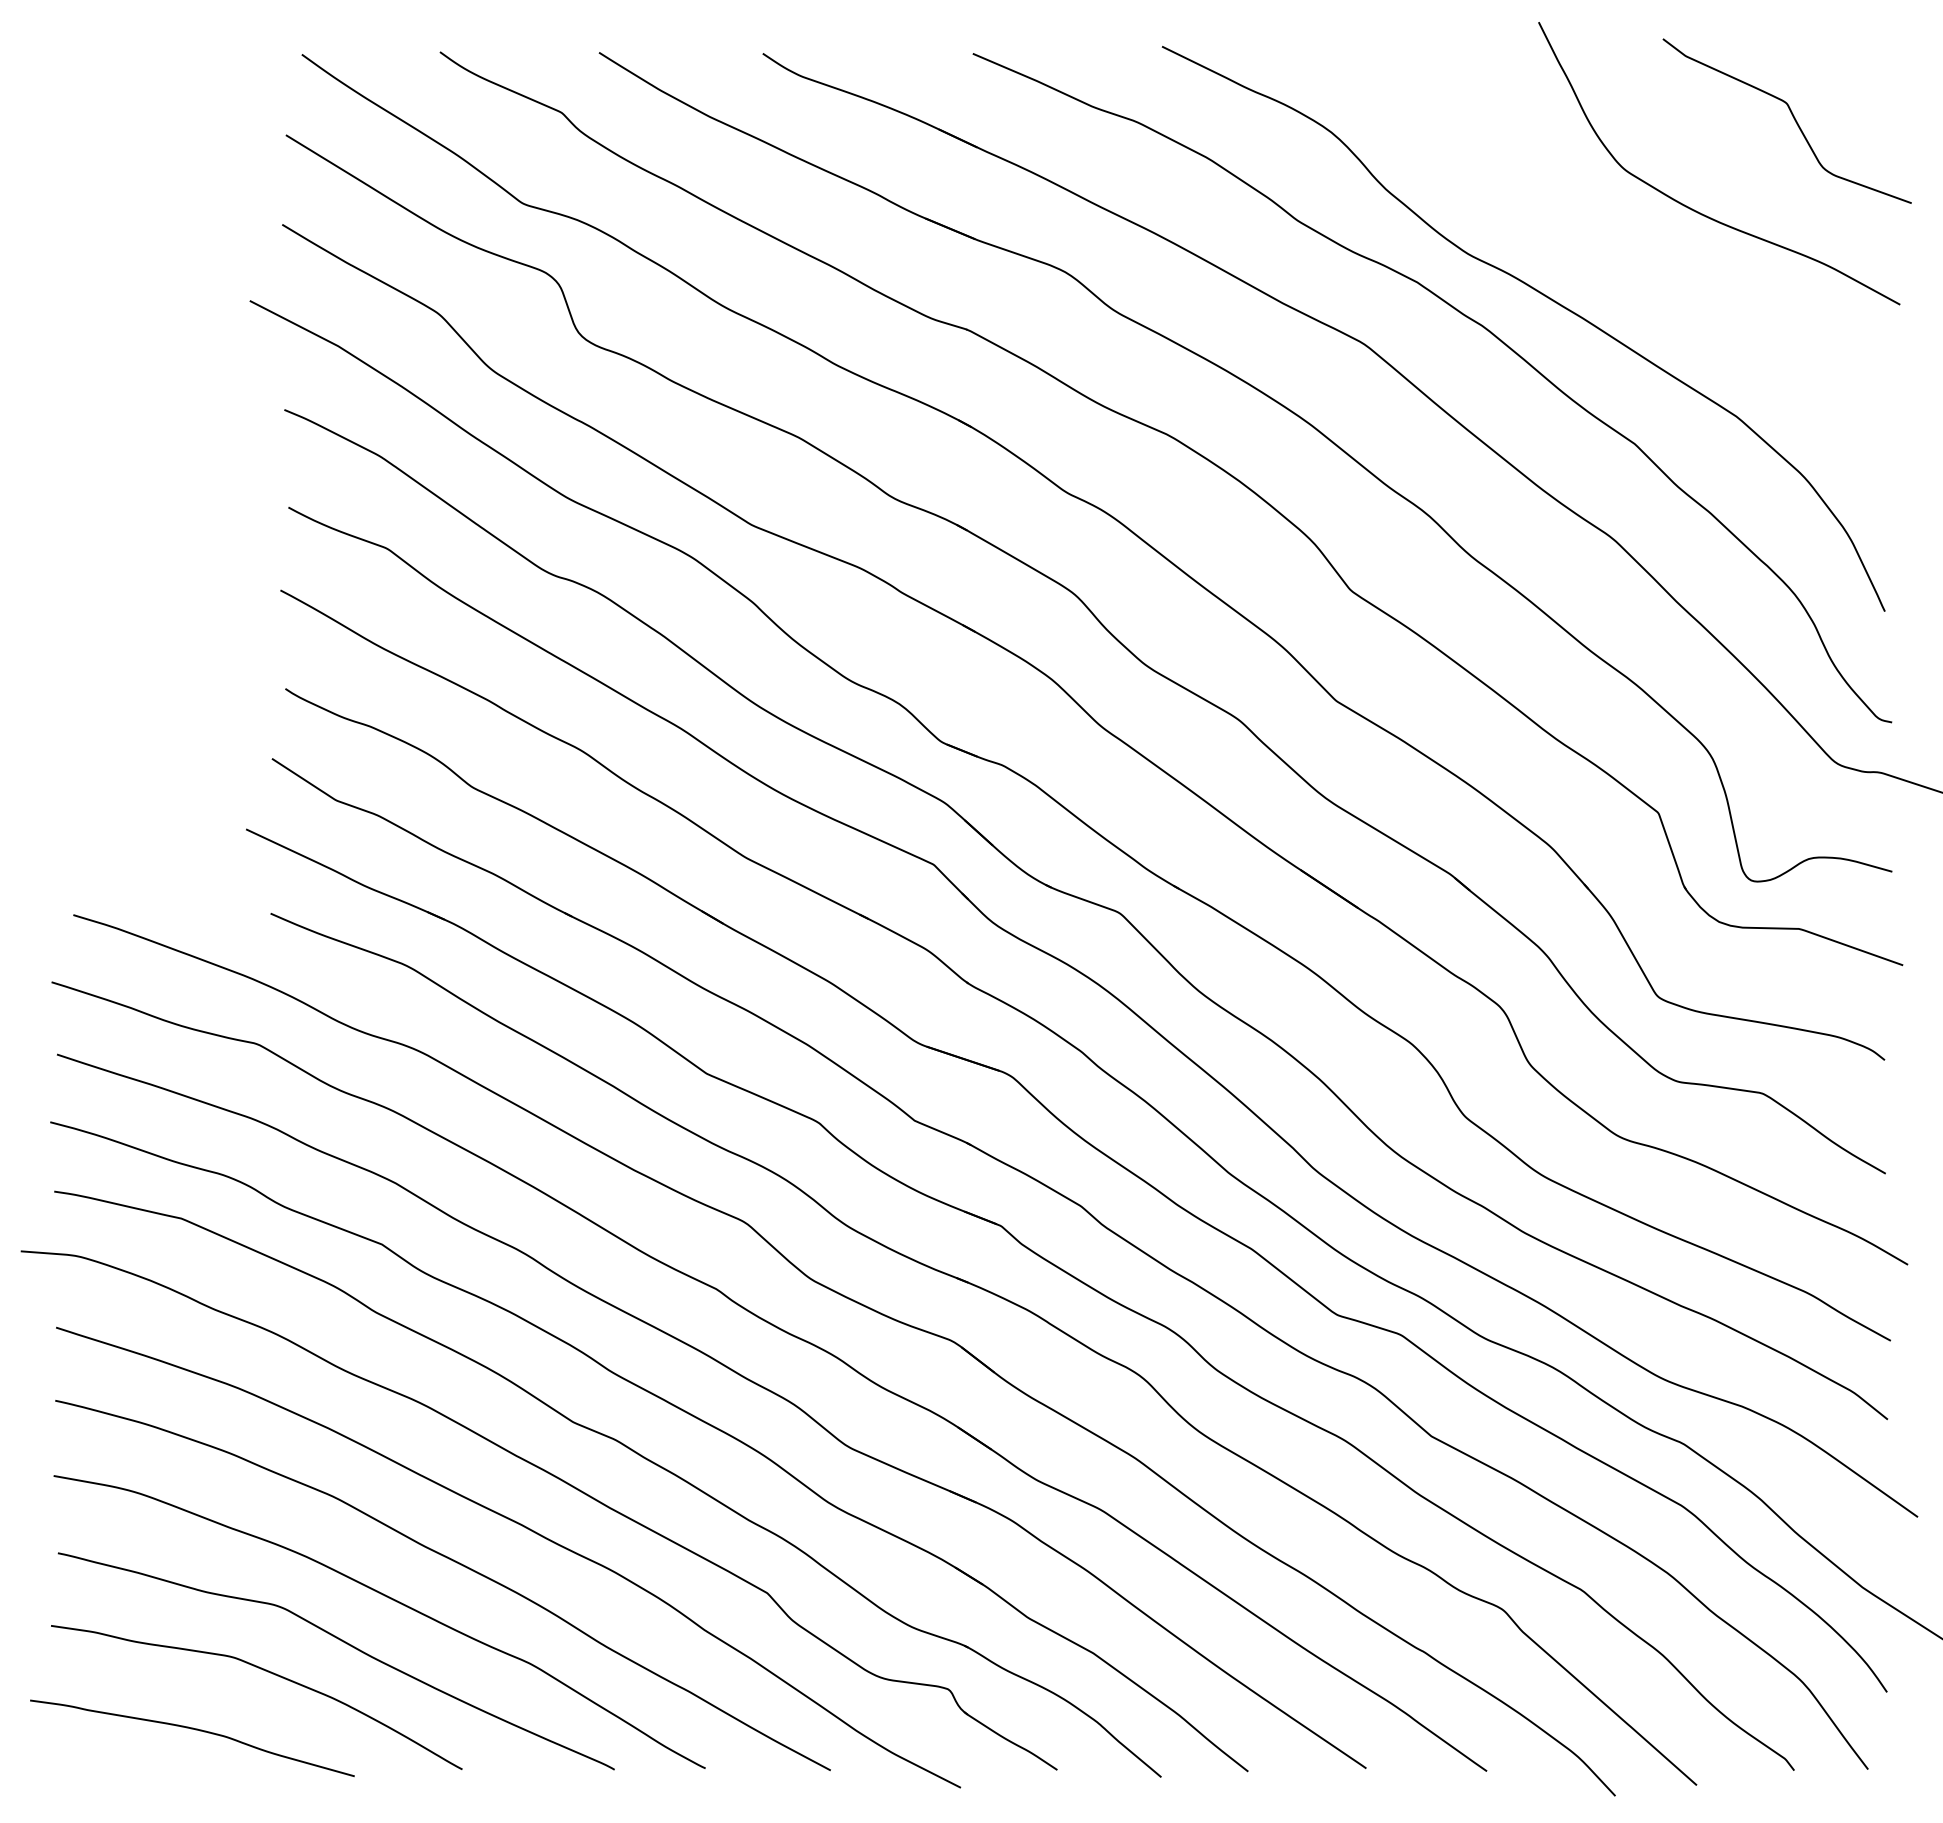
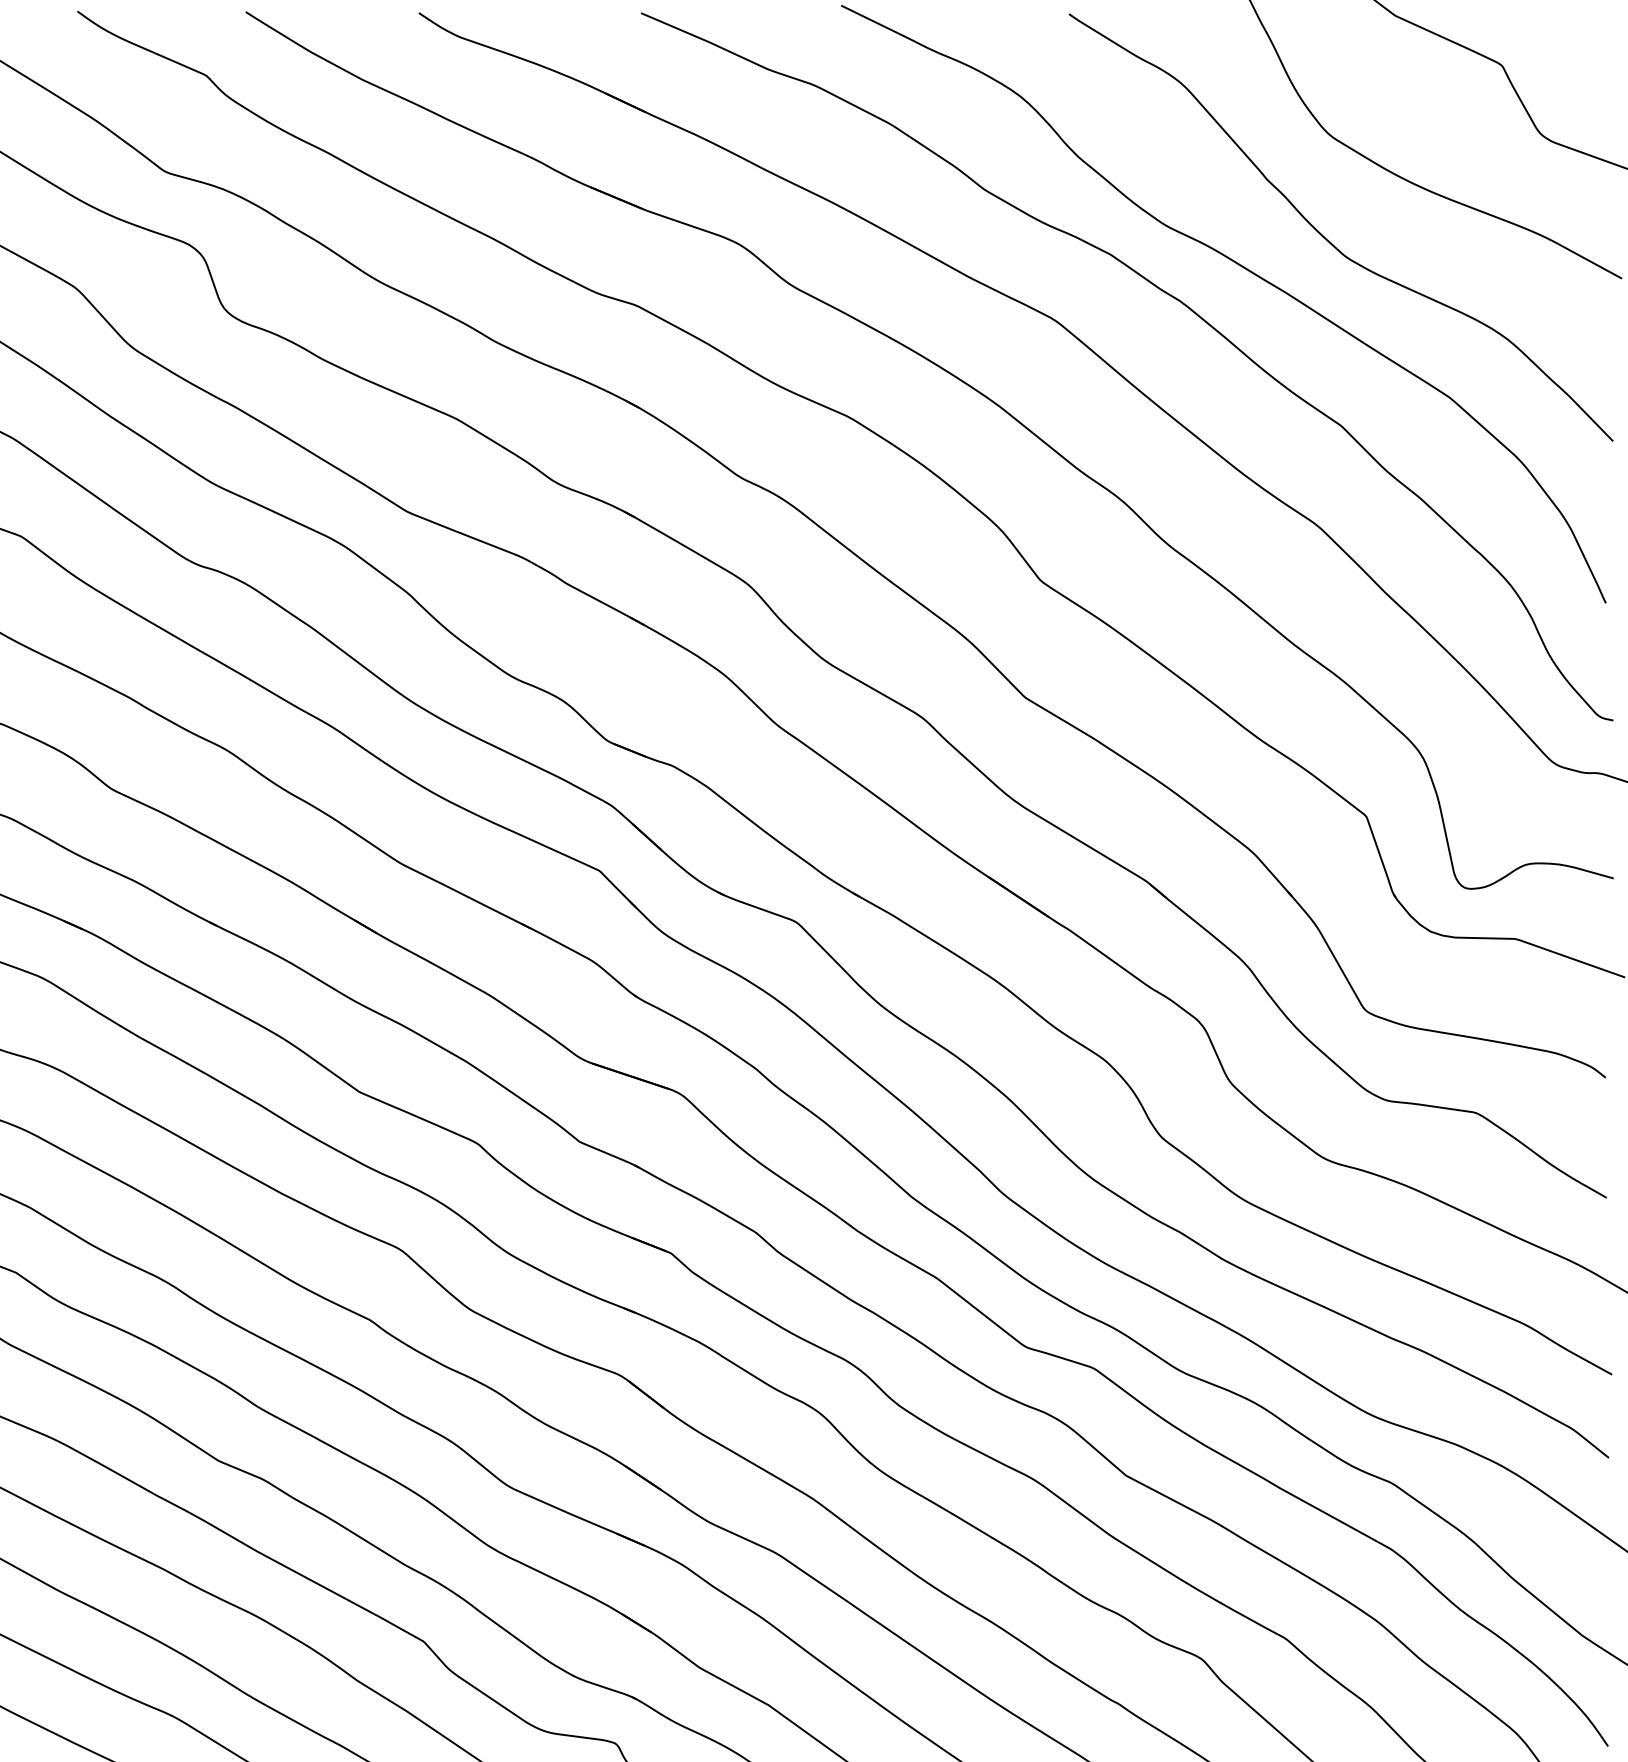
curve: (1622, 267) -> (1328, 239), added

